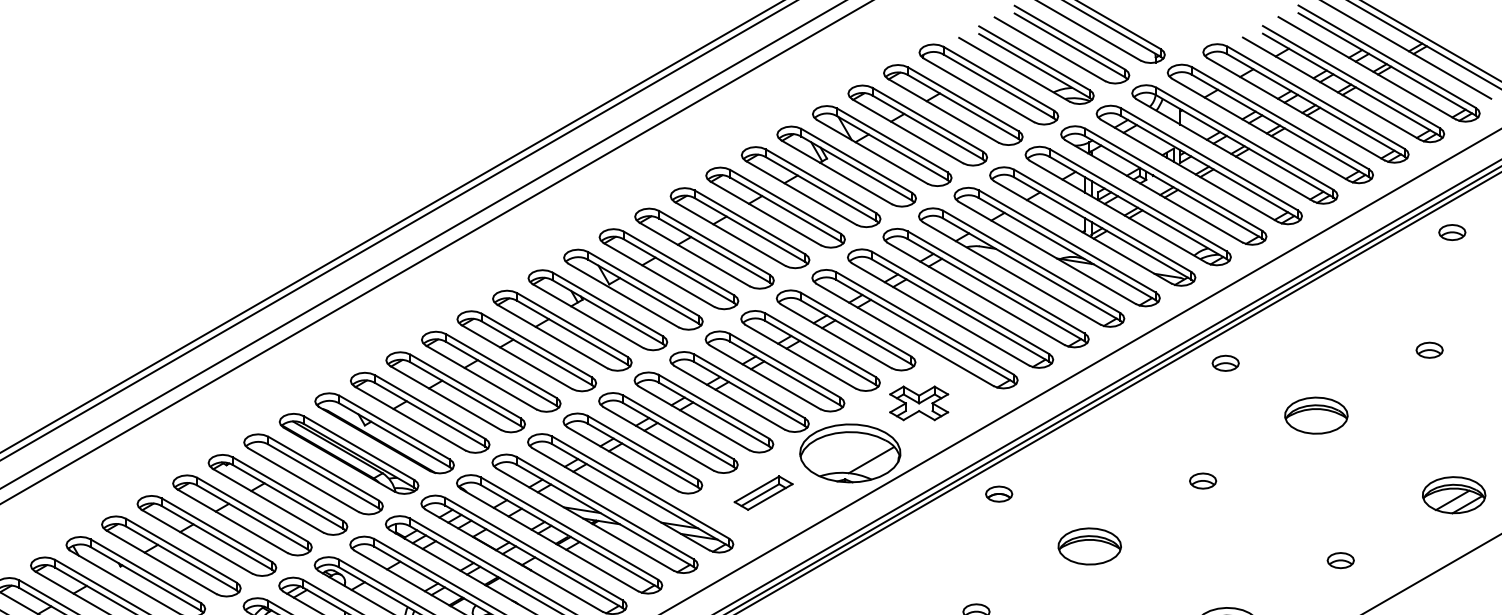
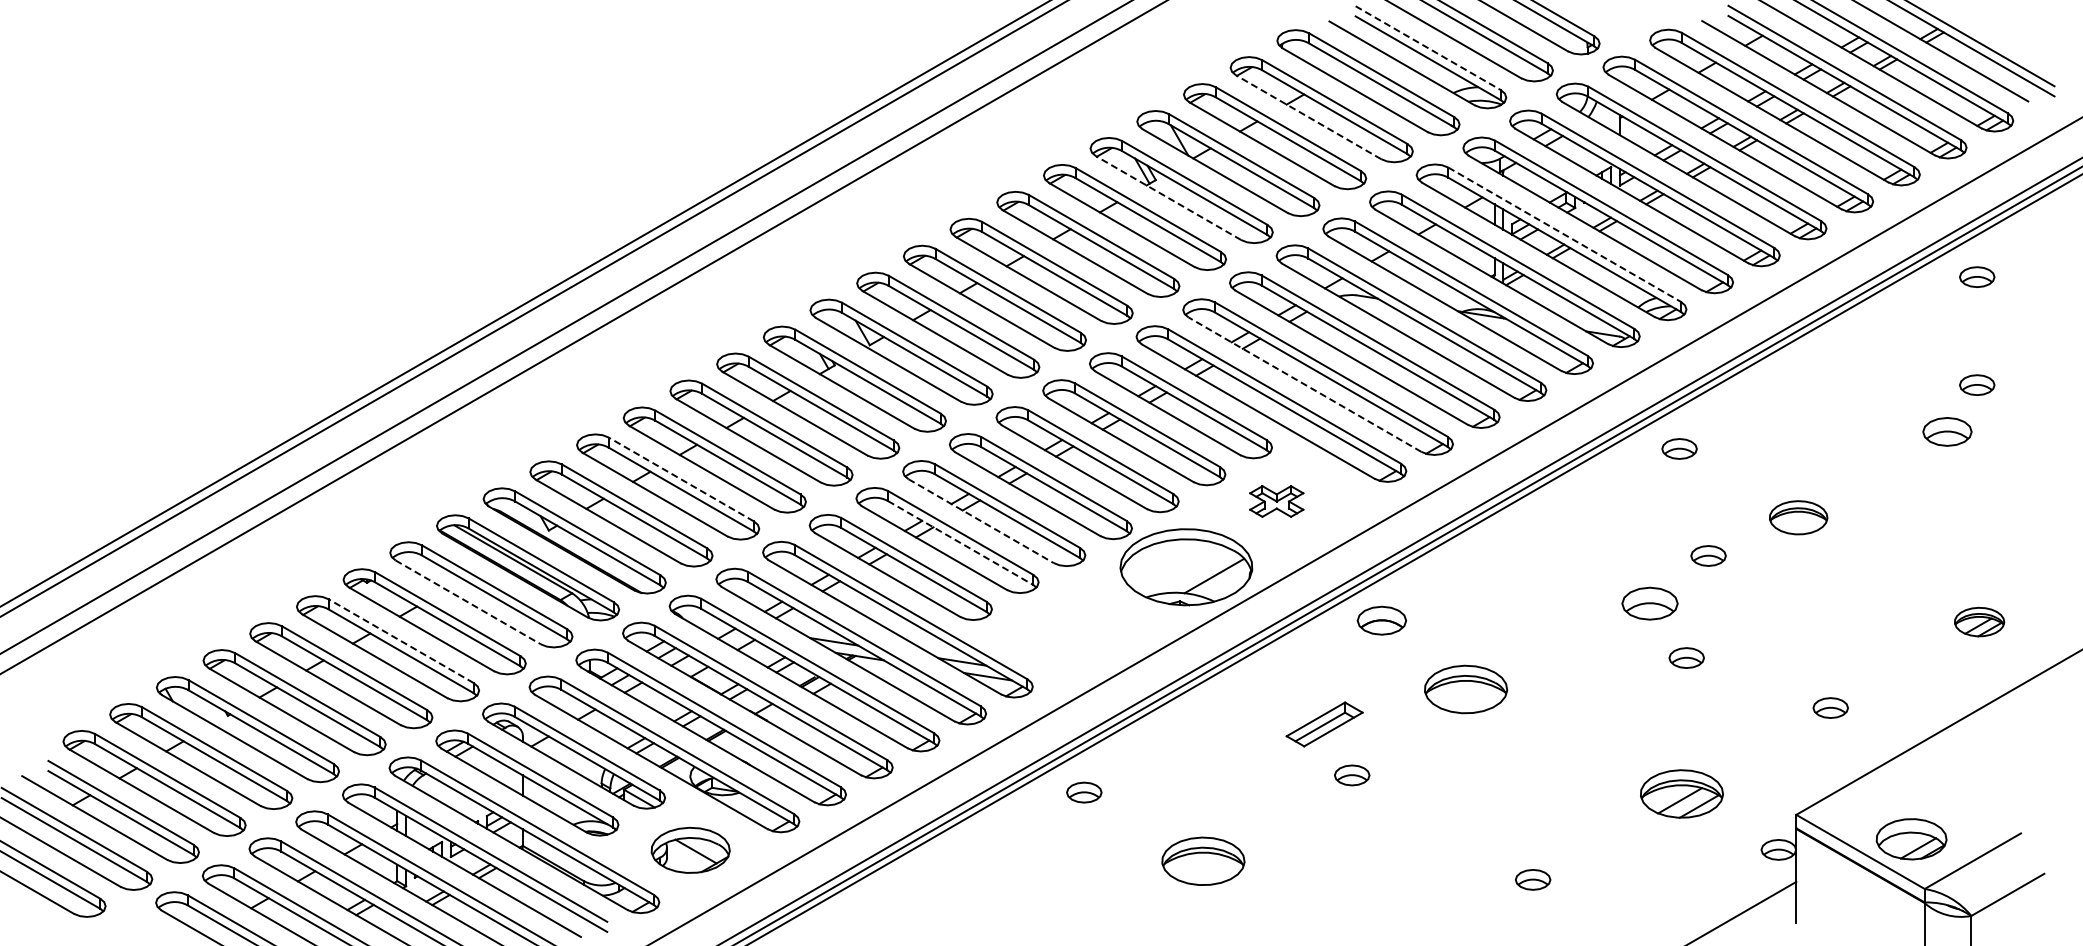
line: (1034, 58) -> (1428, 48), solid -> dashed
line: (943, 111) -> (1308, 117), solid -> dashed
line: (836, 172) -> (1168, 198), solid -> dashed
line: (1138, 200) -> (1565, 235), solid -> dashed
line: (940, 314) -> (1304, 384), solid -> dashed
part: (1452, 314) -> (1977, 384), added
part: (1429, 350) -> (1947, 431), size x1.4
line: (465, 386) -> (681, 479), solid -> dashed
part: (918, 403) -> (1276, 501), size x0.7
part: (1316, 415) -> (1798, 517), size x0.7
line: (694, 418) -> (981, 521), solid -> dashed
line: (678, 435) -> (960, 543), solid -> dashed
part: (1247, 444) -> (1708, 555), added
line: (303, 480) -> (468, 602), solid -> dashed
part: (1202, 481) -> (1649, 603), size x1.6
part: (763, 493) -> (1324, 724), moved
part: (998, 493) -> (1381, 620), size x1.4
part: (1454, 494) -> (1979, 621), size x0.6
line: (252, 509) -> (401, 641), solid -> dashed
part: (1230, 522) -> (1686, 657), added
part: (1090, 546) -> (1466, 689), moved

